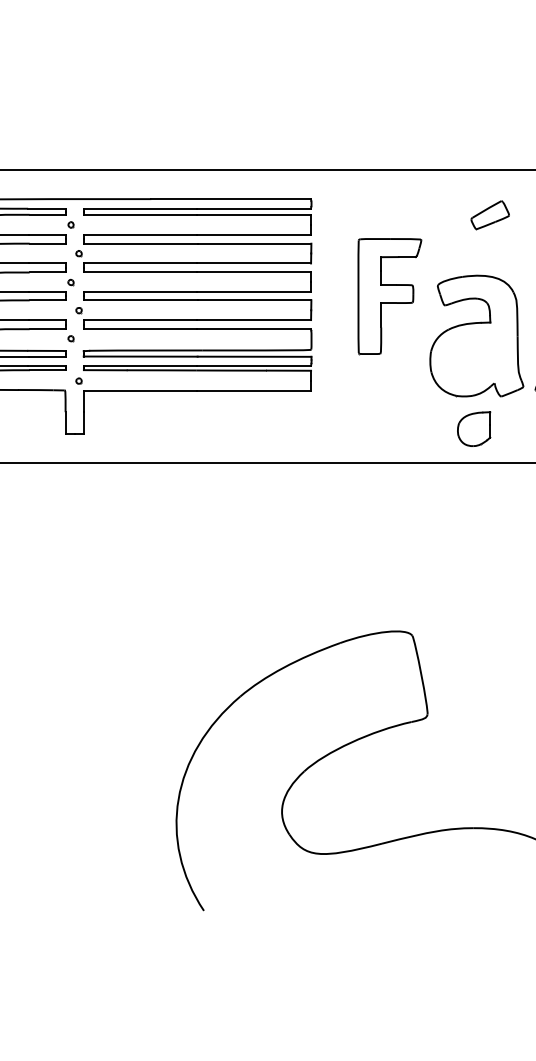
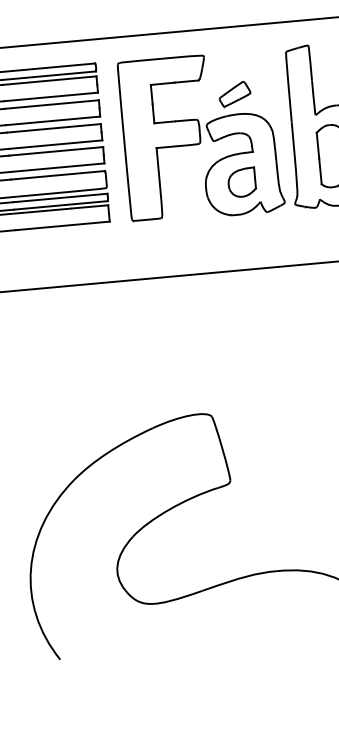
part: (489, 215) -> (234, 94), moved
part: (389, 296) -> (167, 138), size x1.67
part: (474, 428) -> (242, 182), moved

